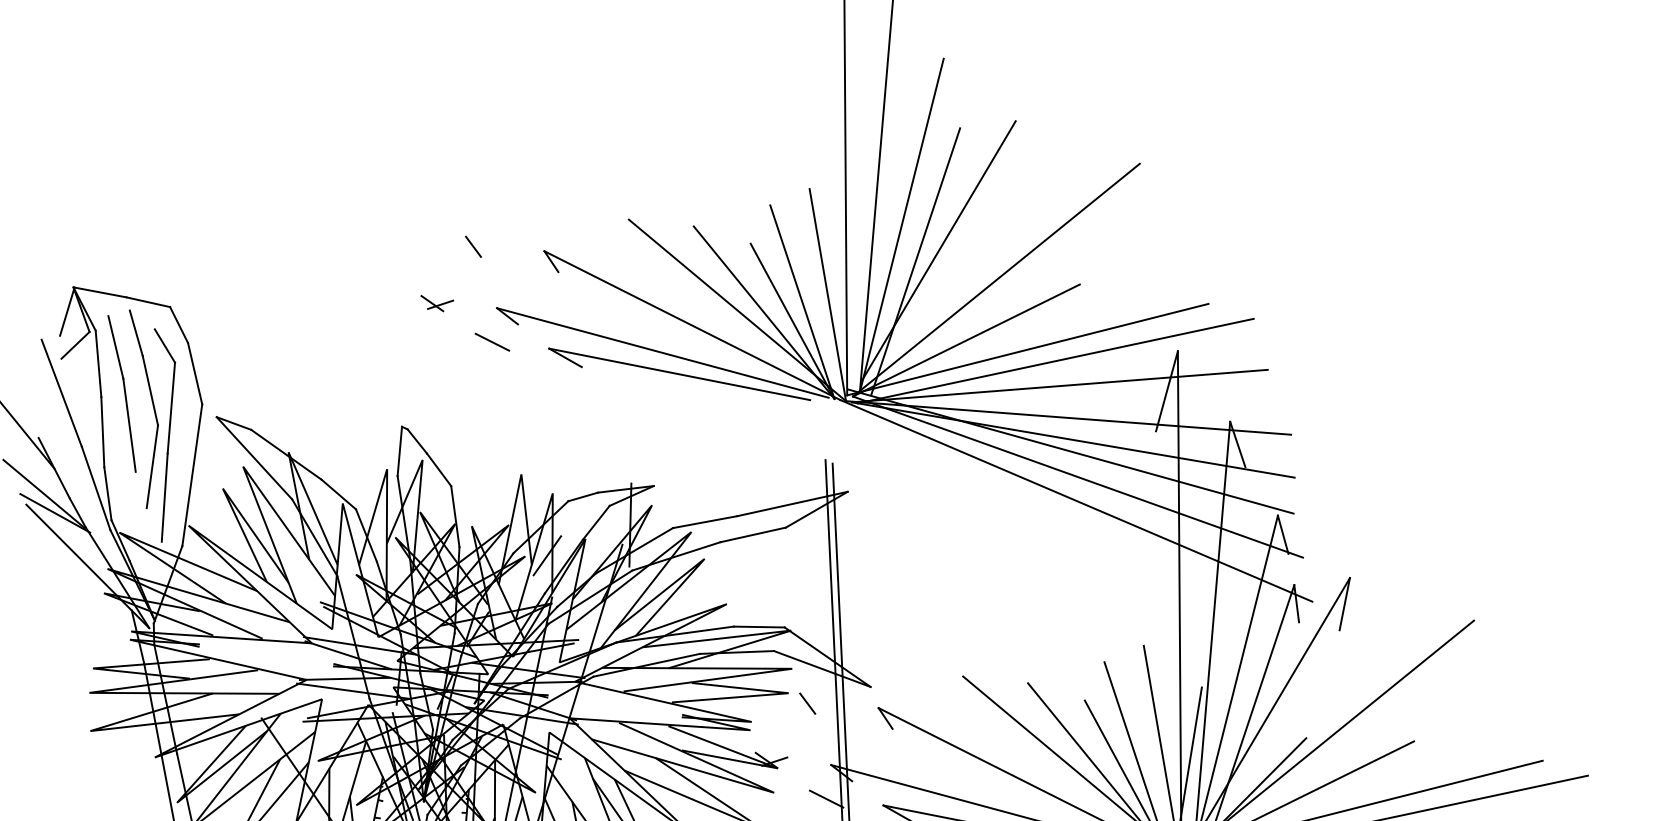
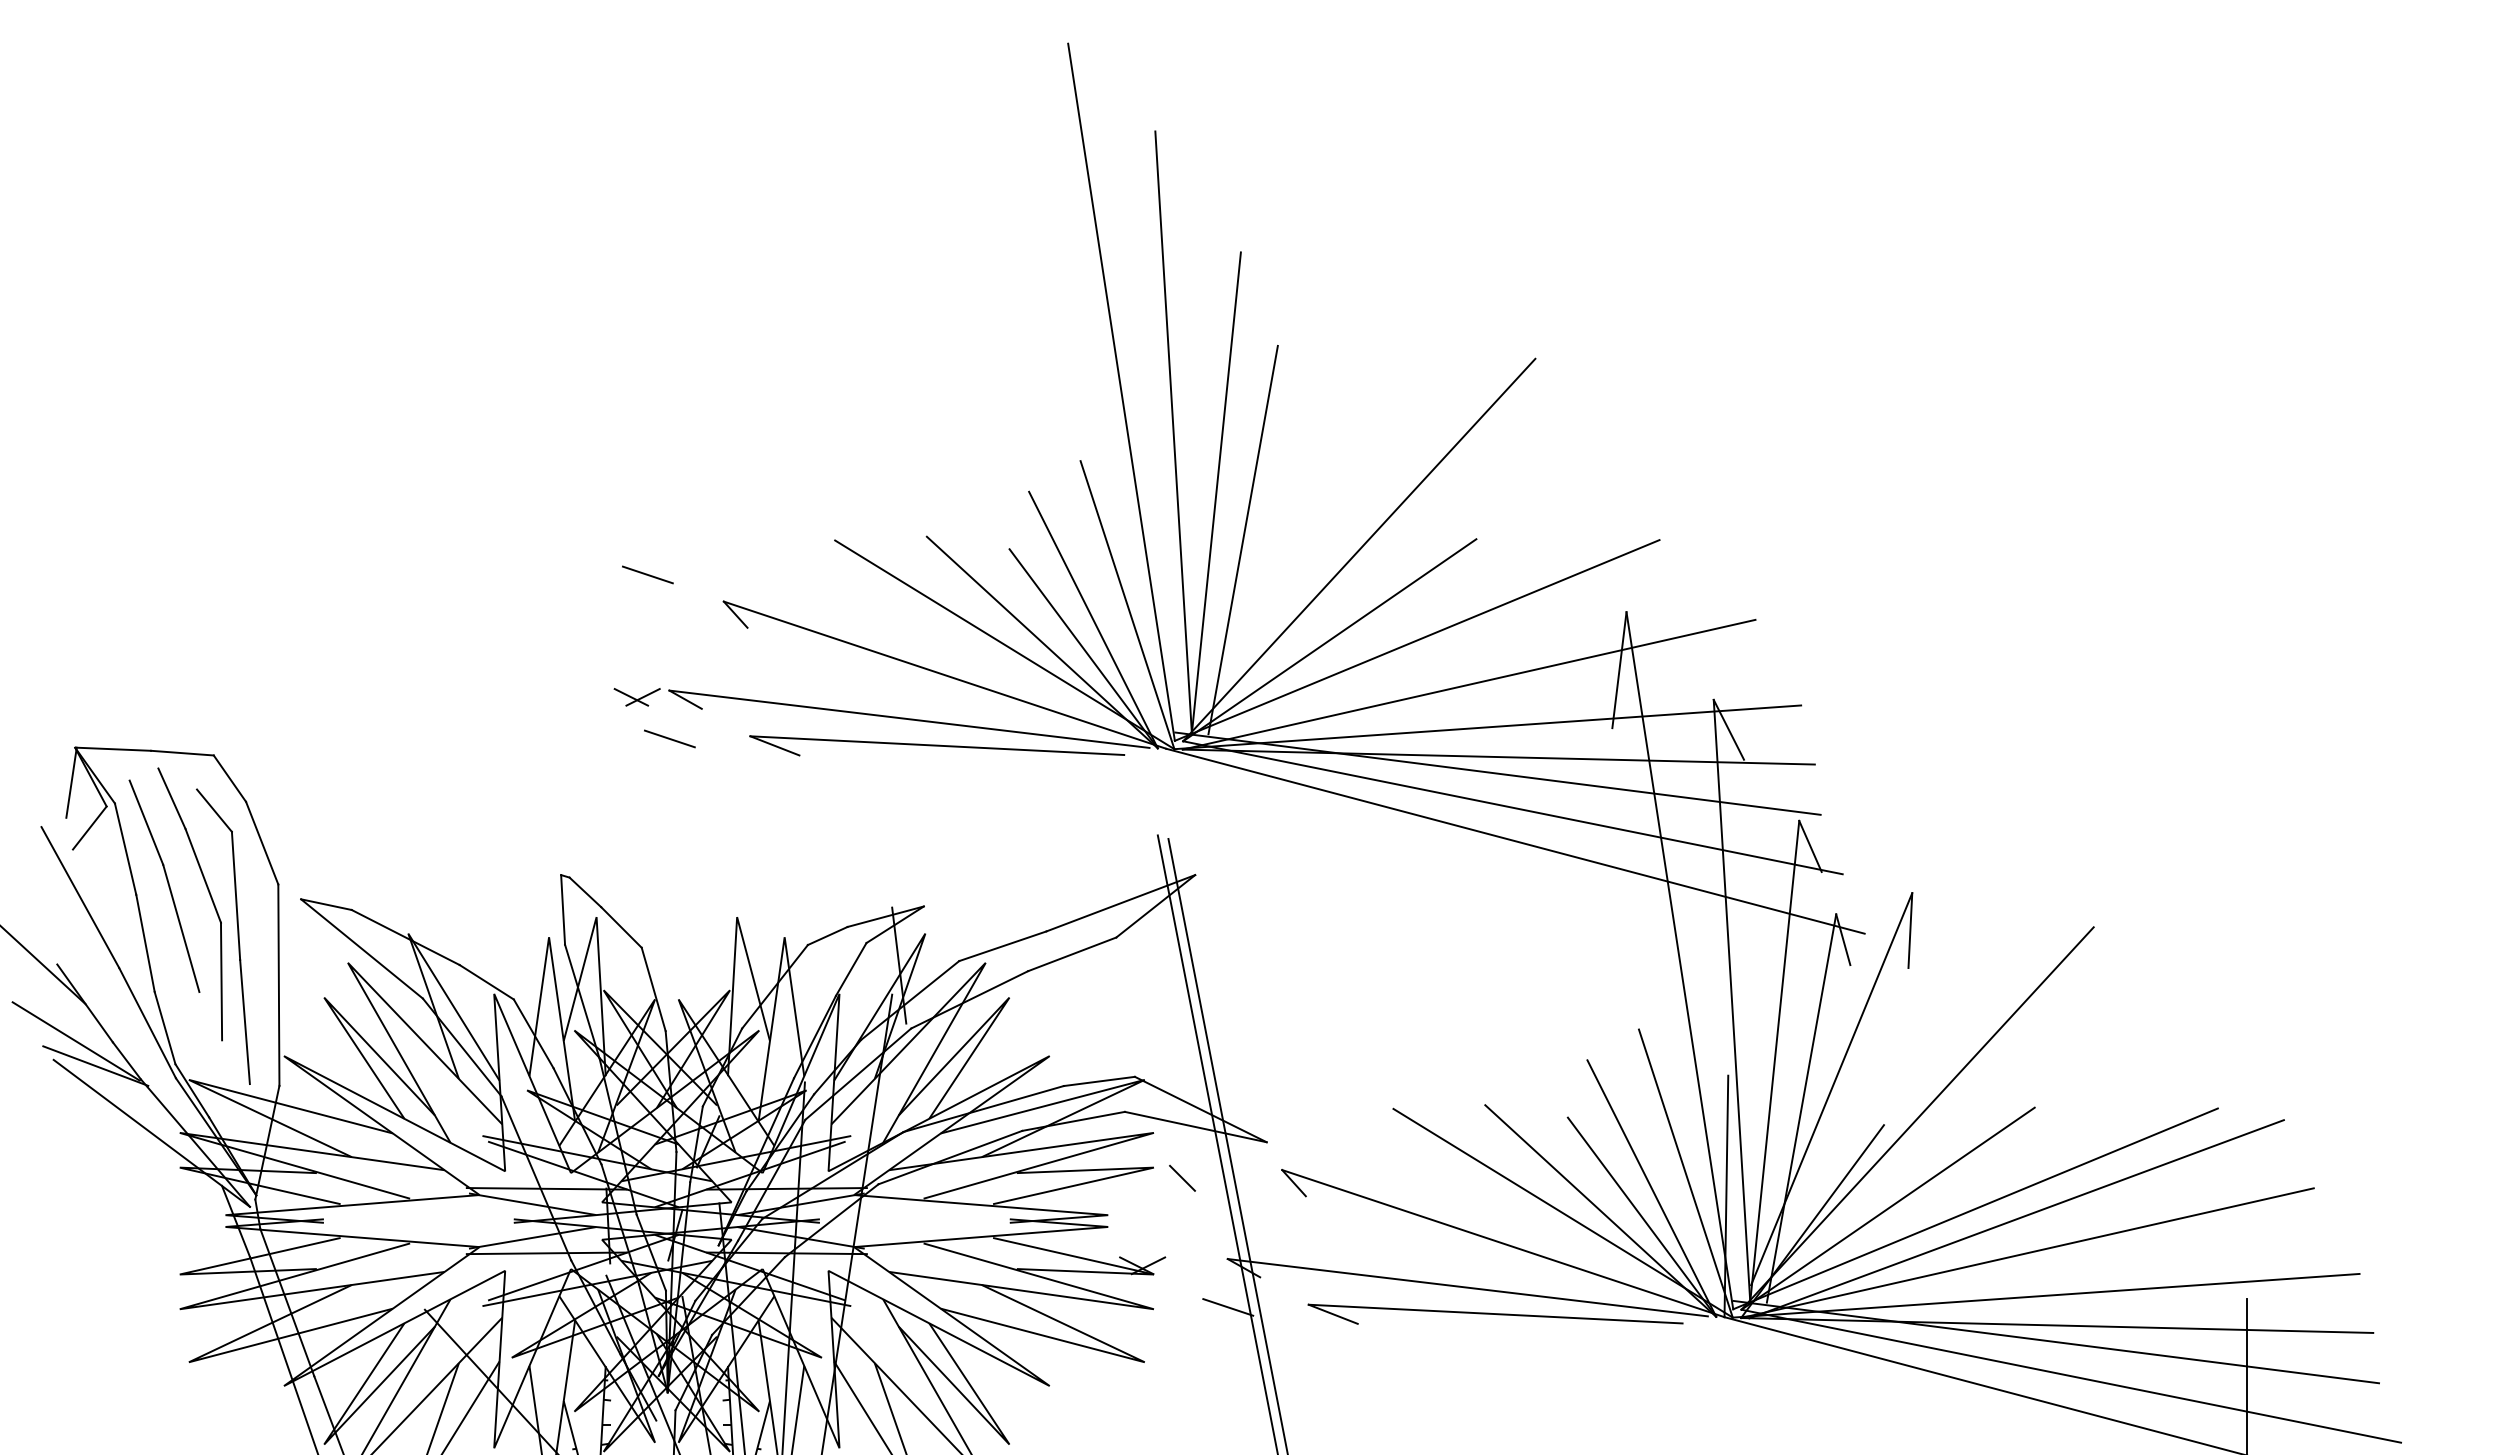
line: (493, 224) -> (647, 574), added
line: (473, 246) -> (623, 609), removed
line: (938, 250) -> (1272, 520), removed
part: (435, 304) -> (636, 697), moved
line: (1055, 360) -> (1458, 650), removed
line: (547, 555) -> (789, 1025), removed

